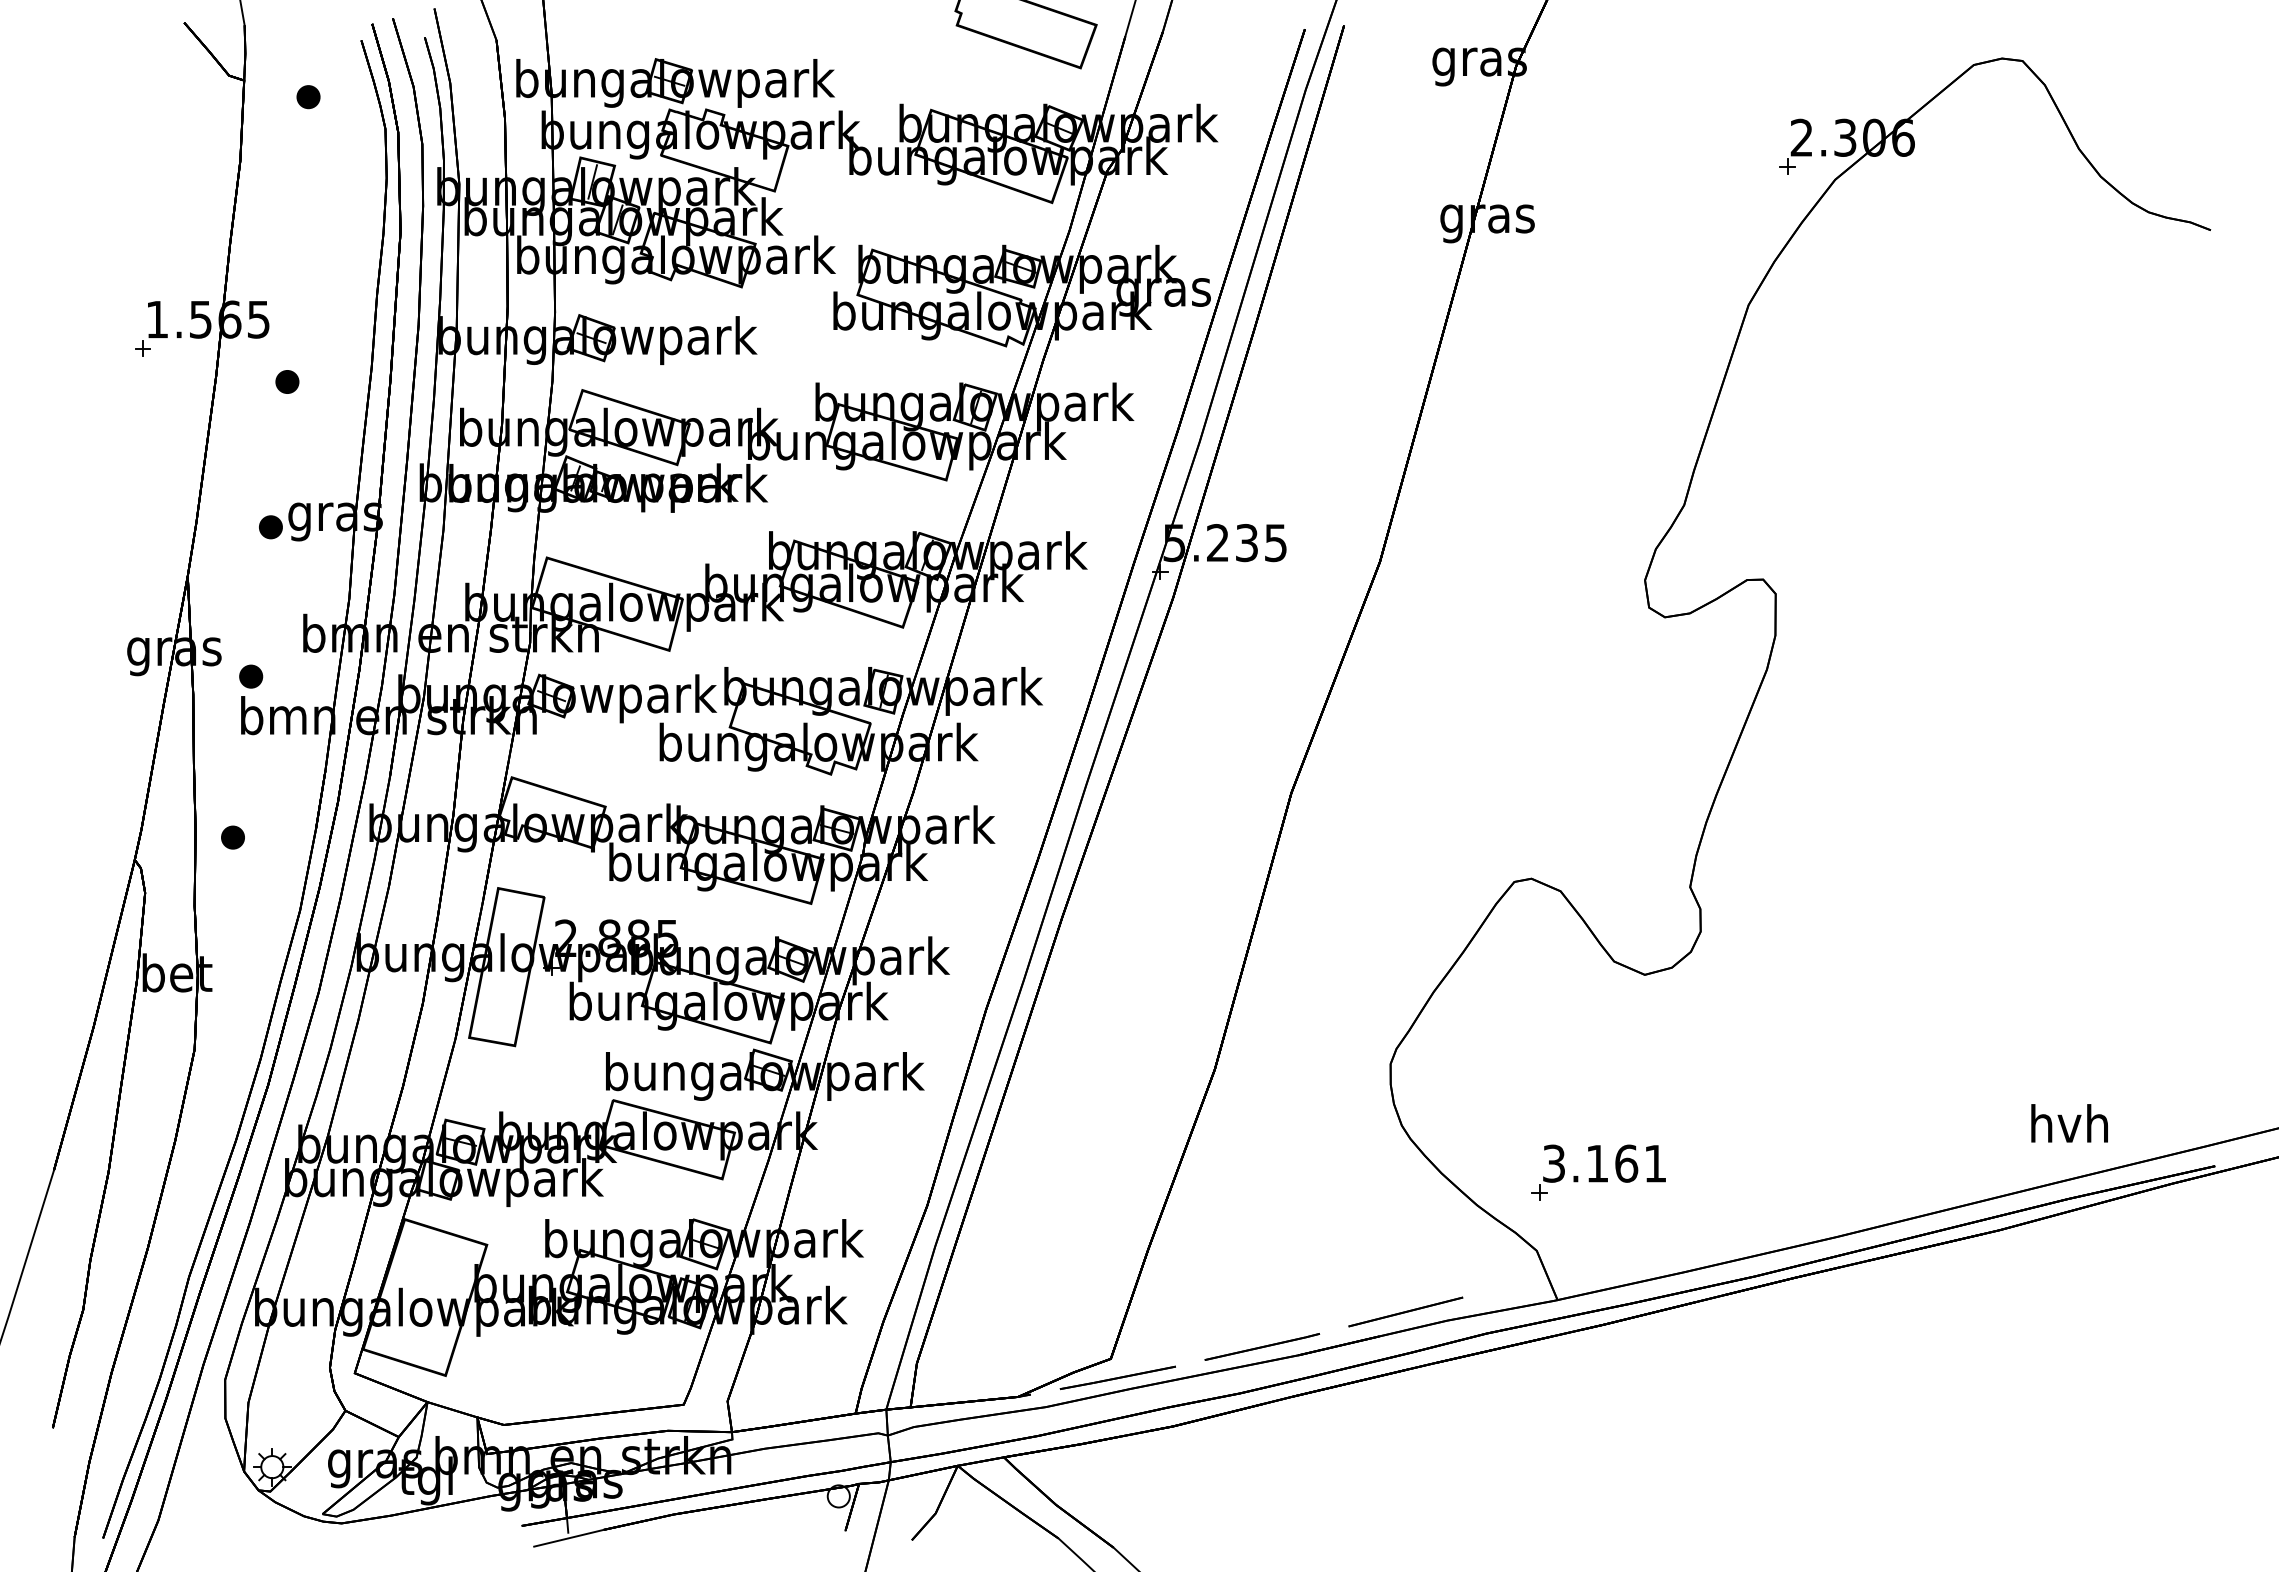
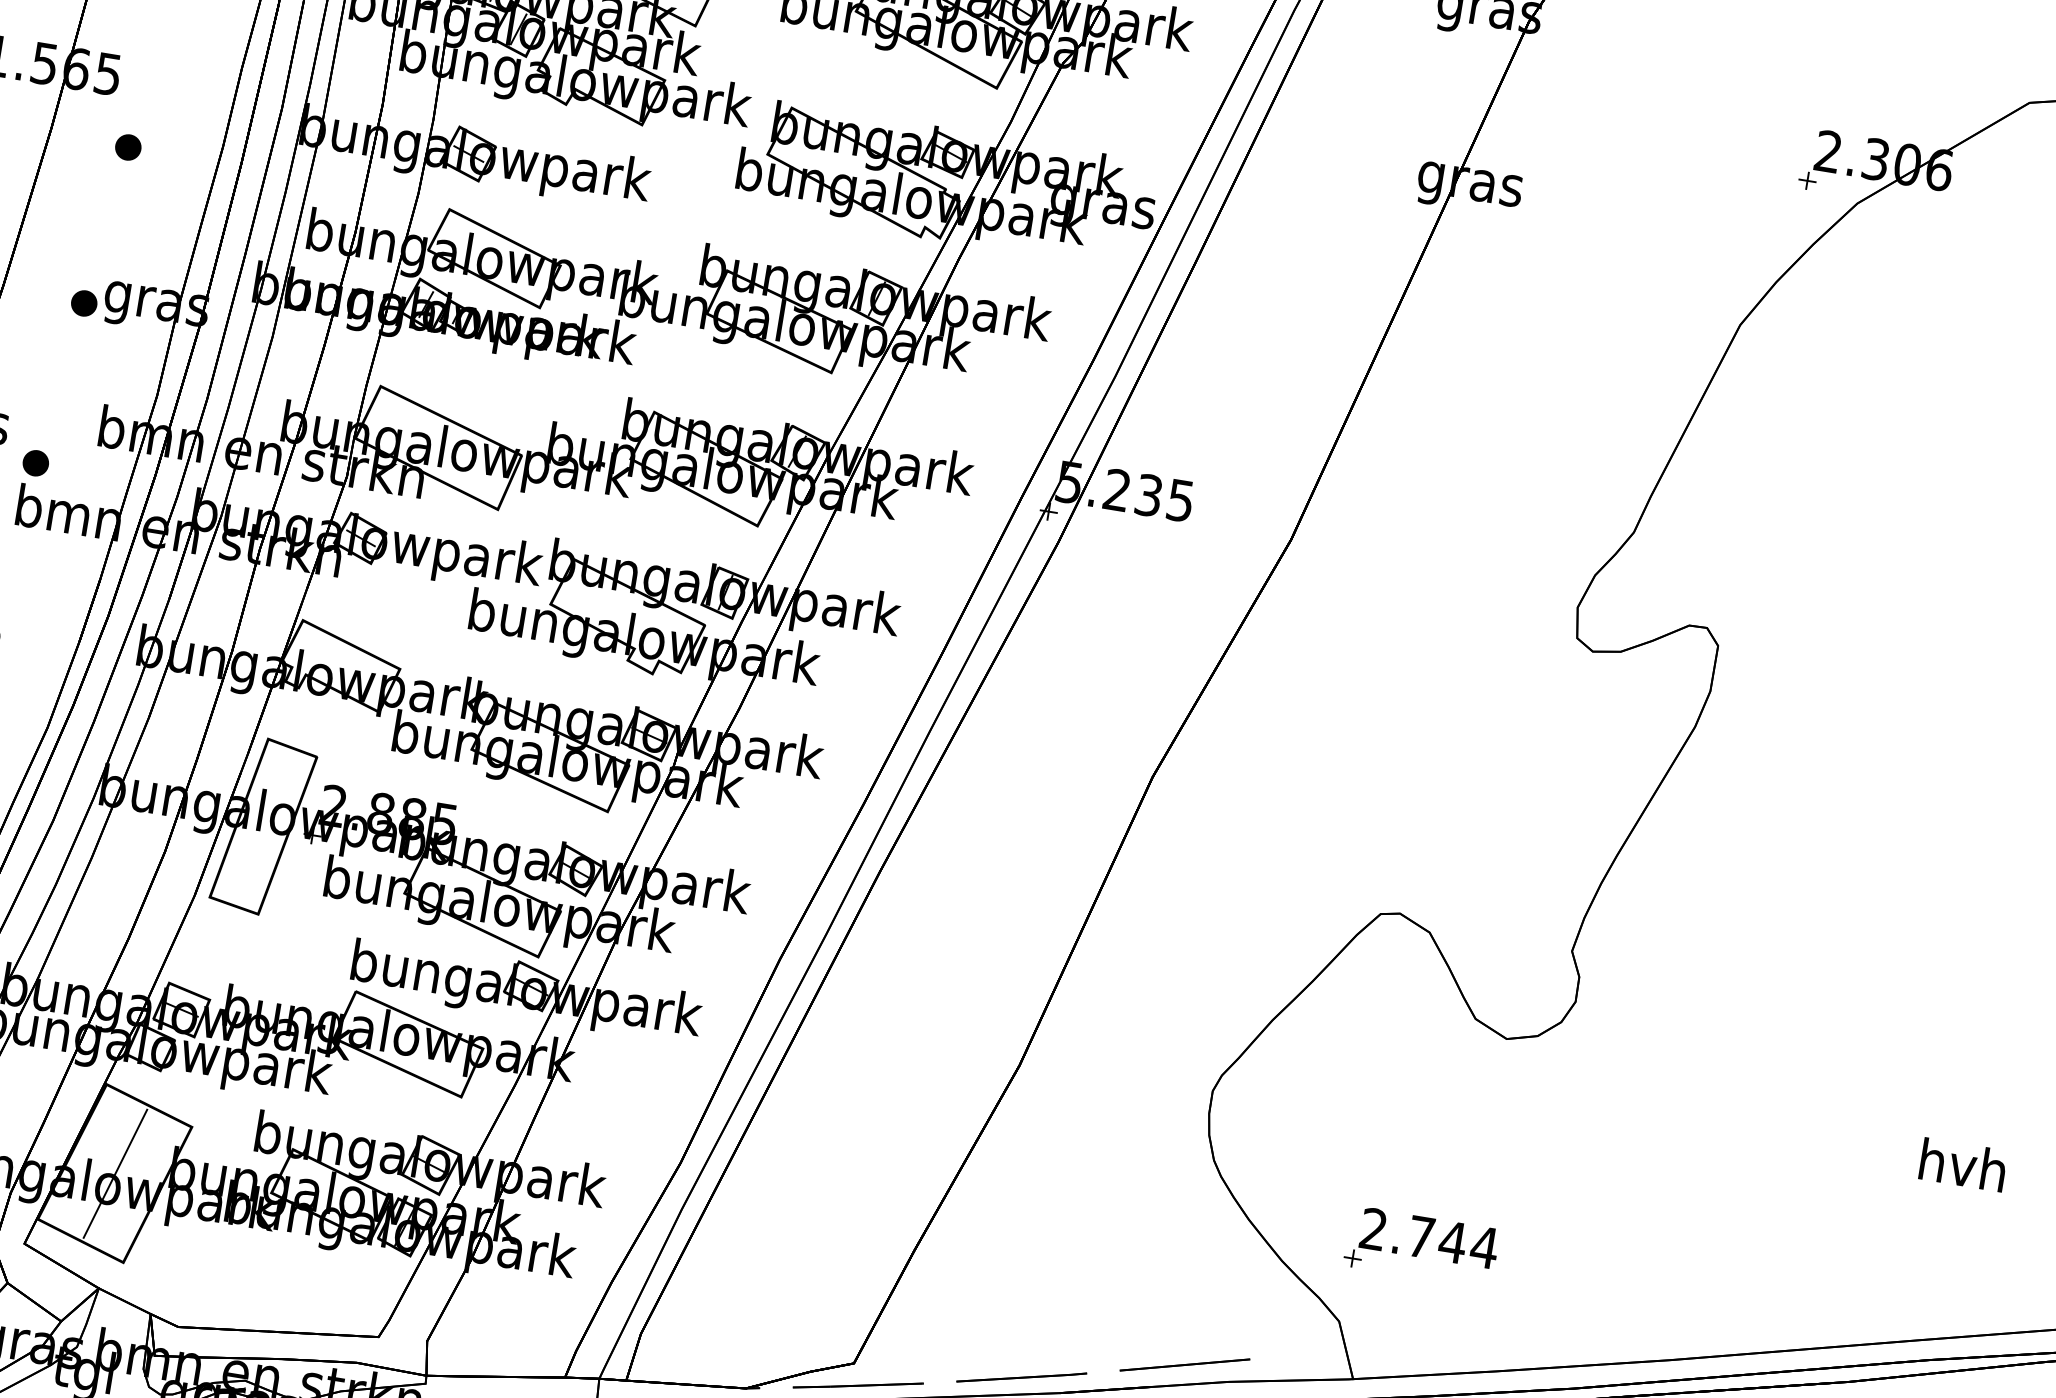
text: (2069, 1123) -> (1963, 1165), moved
text: (1605, 1163) -> (1429, 1238), 3.161 -> 2.744
line: (425, 1297) -> (115, 1173), added

